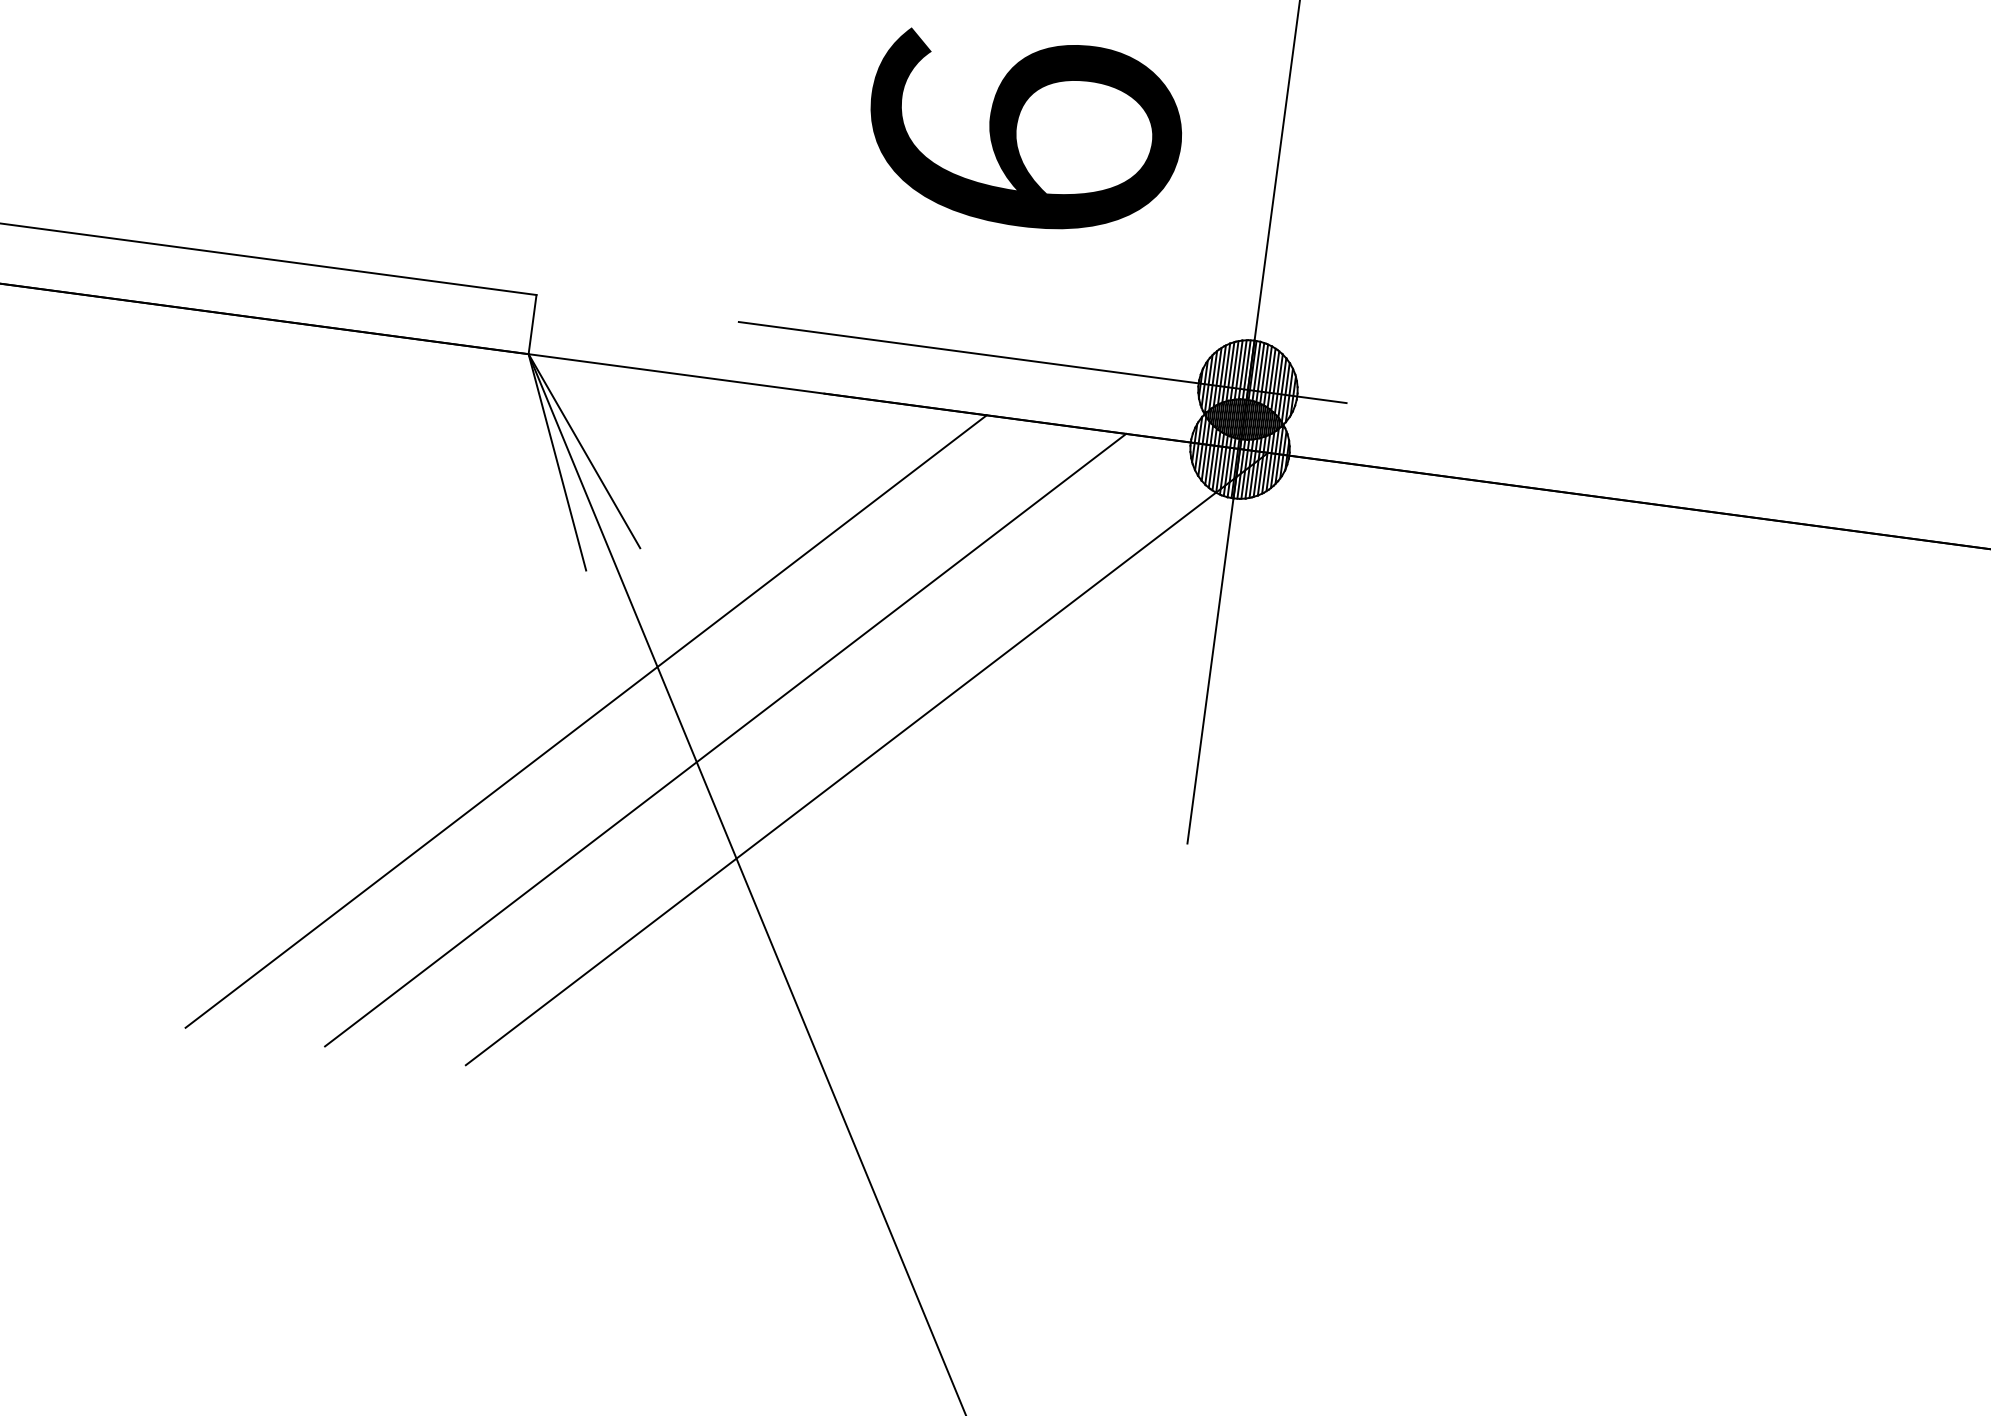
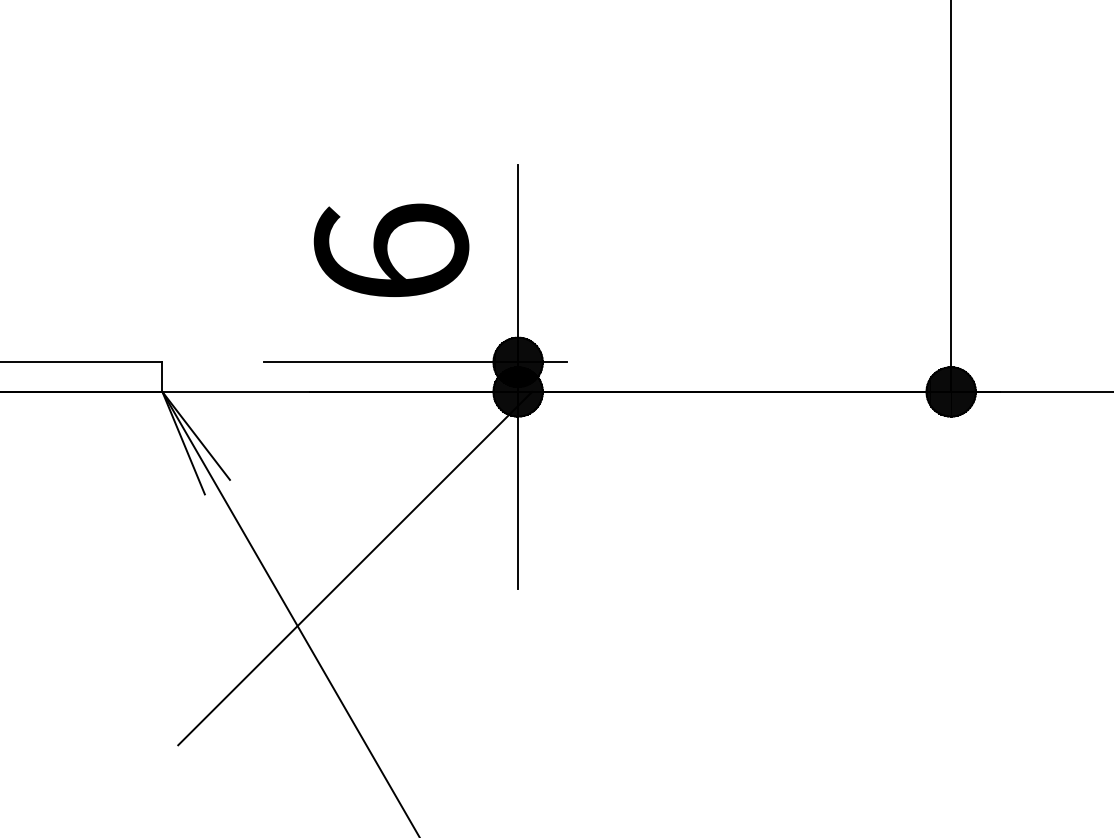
line: (585, 721) -> (214, 568), removed
line: (725, 739) -> (284, 568), removed

